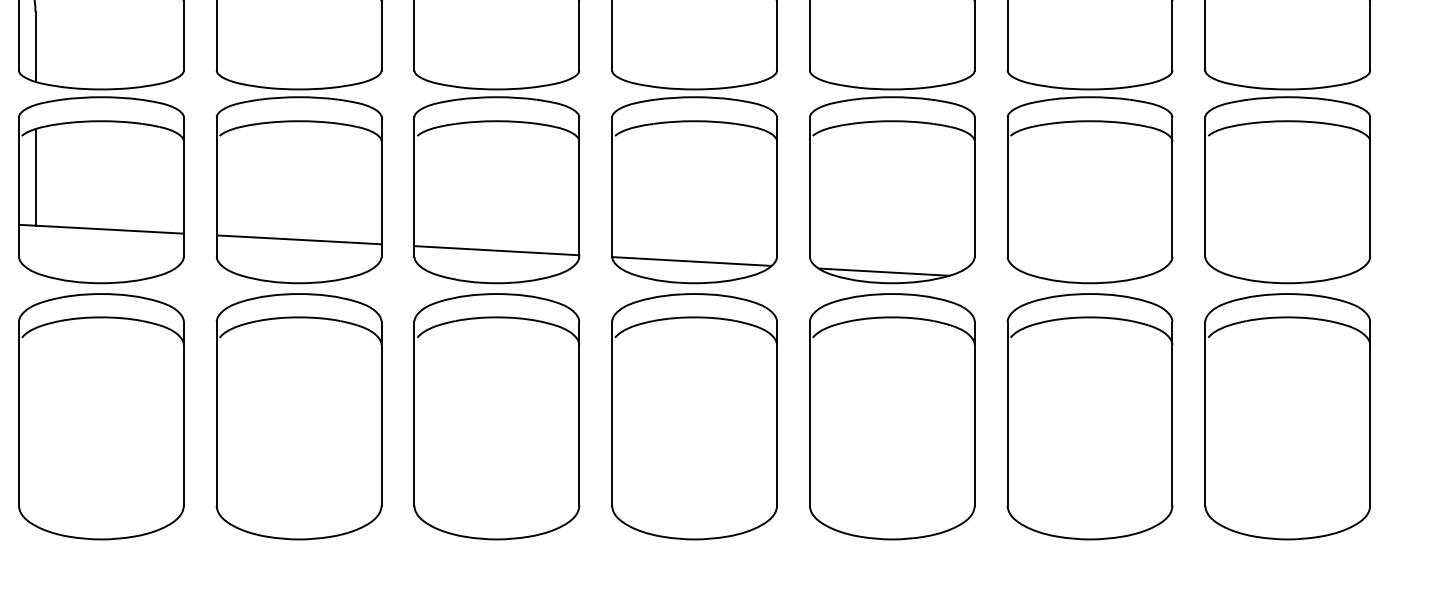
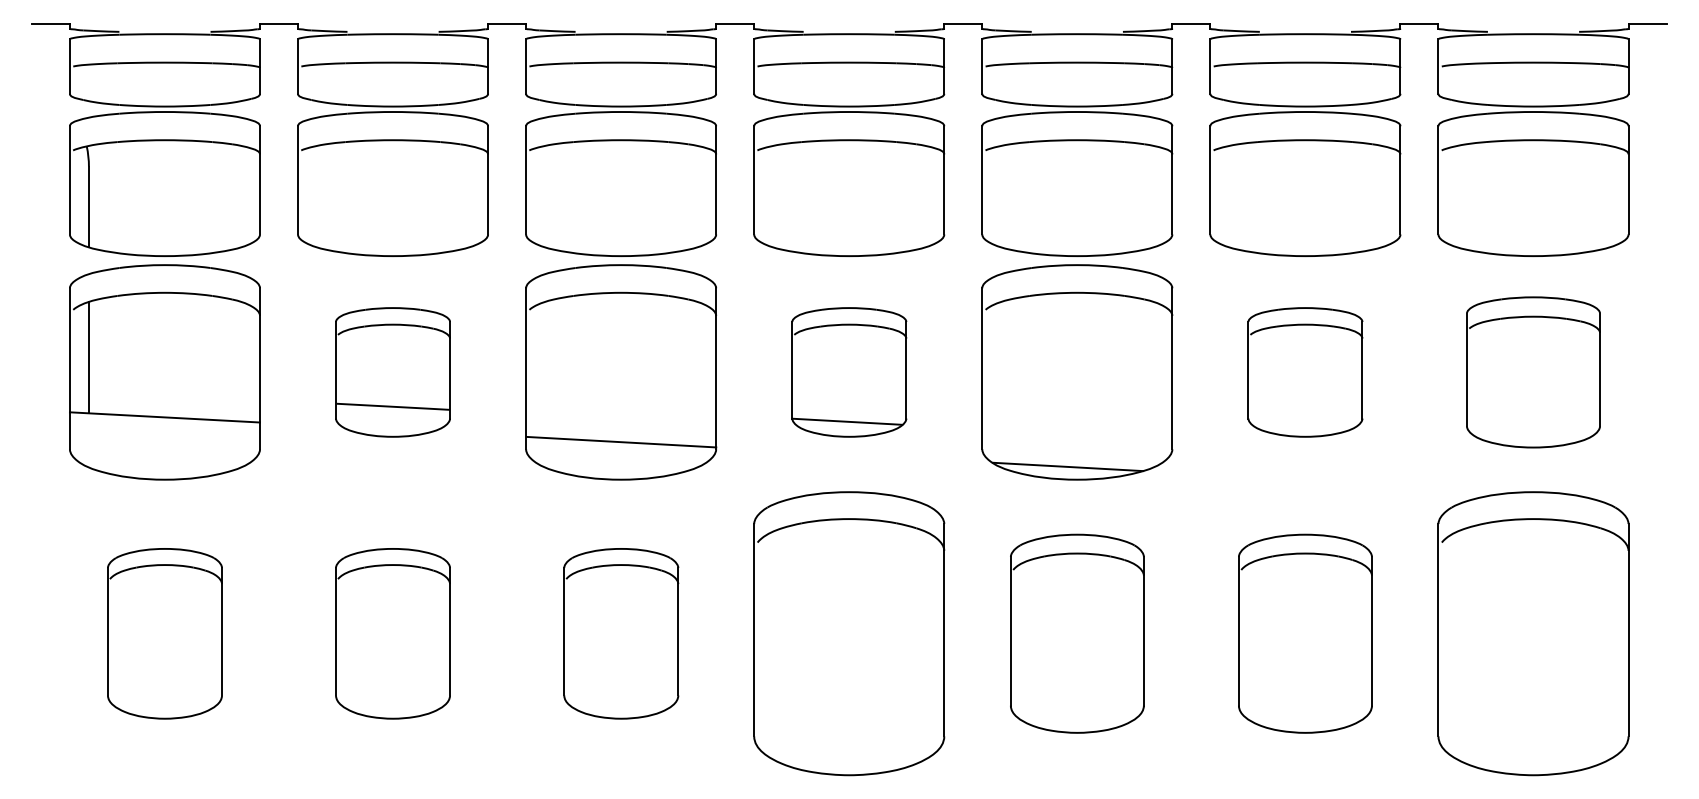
part: (298, 190) -> (392, 372), size x0.6
part: (694, 190) -> (849, 372), size x0.6
part: (1090, 190) -> (1305, 372), size x0.6
part: (1287, 190) -> (1533, 372), size x0.7
part: (100, 416) -> (164, 633), size x0.6
part: (298, 416) -> (392, 633), size x0.6
part: (497, 416) -> (621, 633), size x0.6
part: (892, 416) -> (1077, 633), size x0.7
part: (1090, 416) -> (1305, 633), size x0.7

